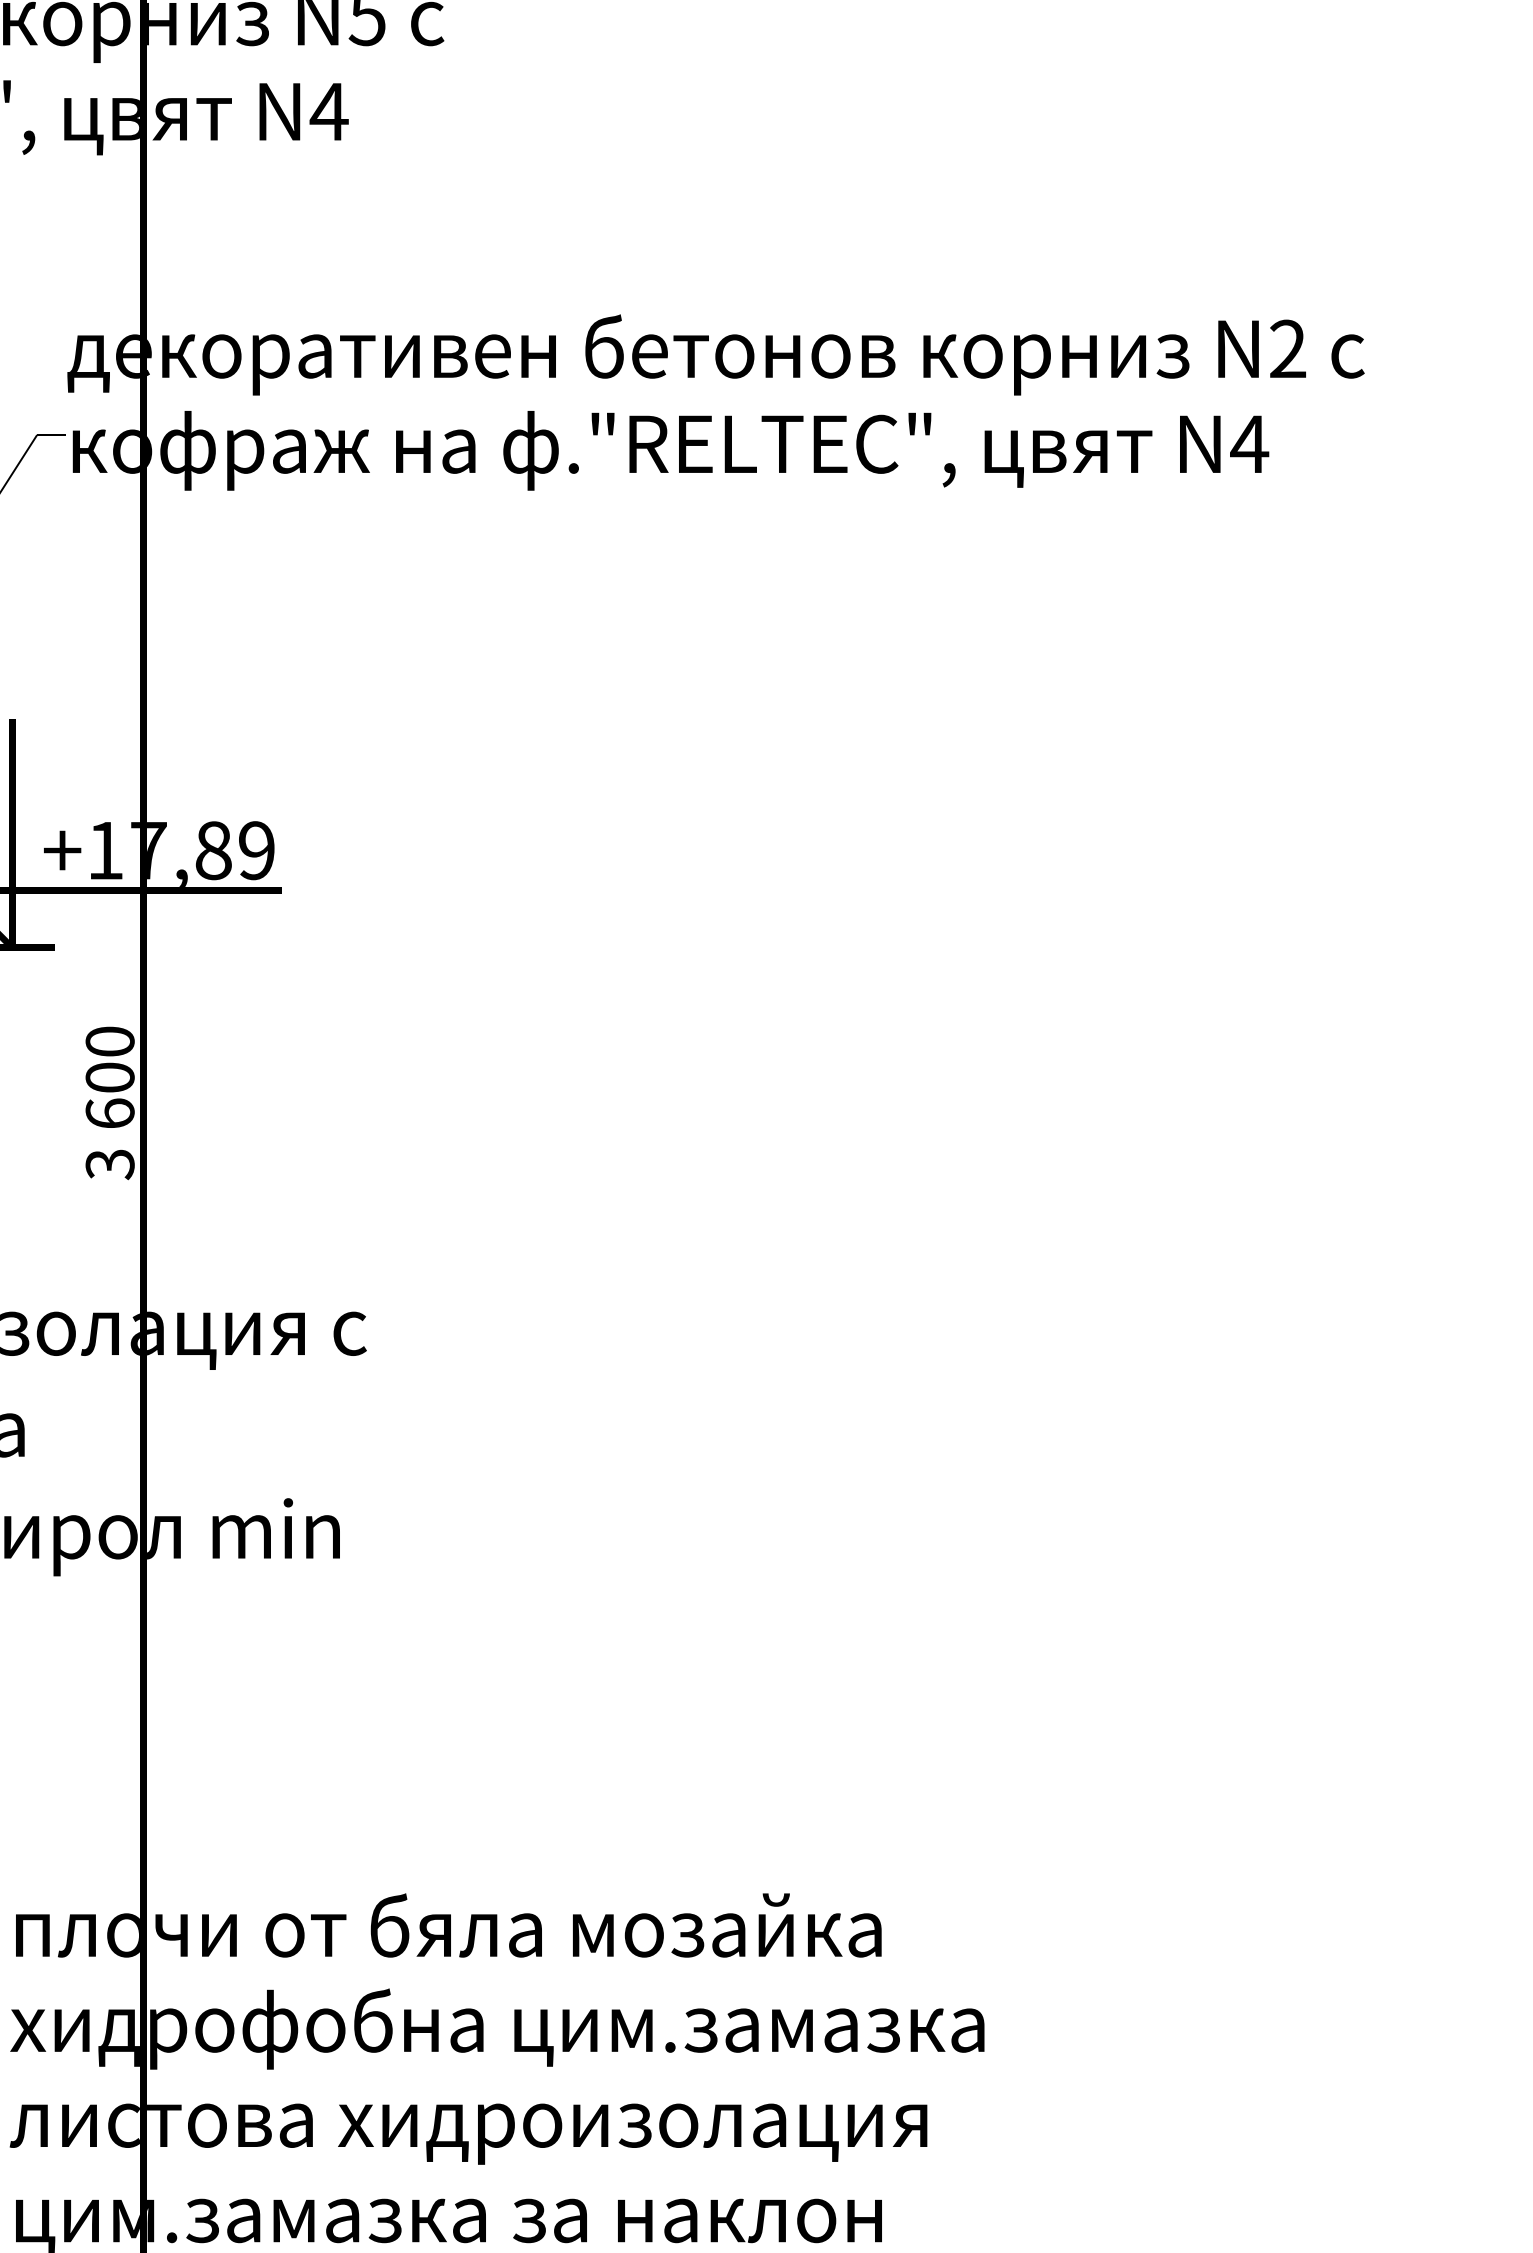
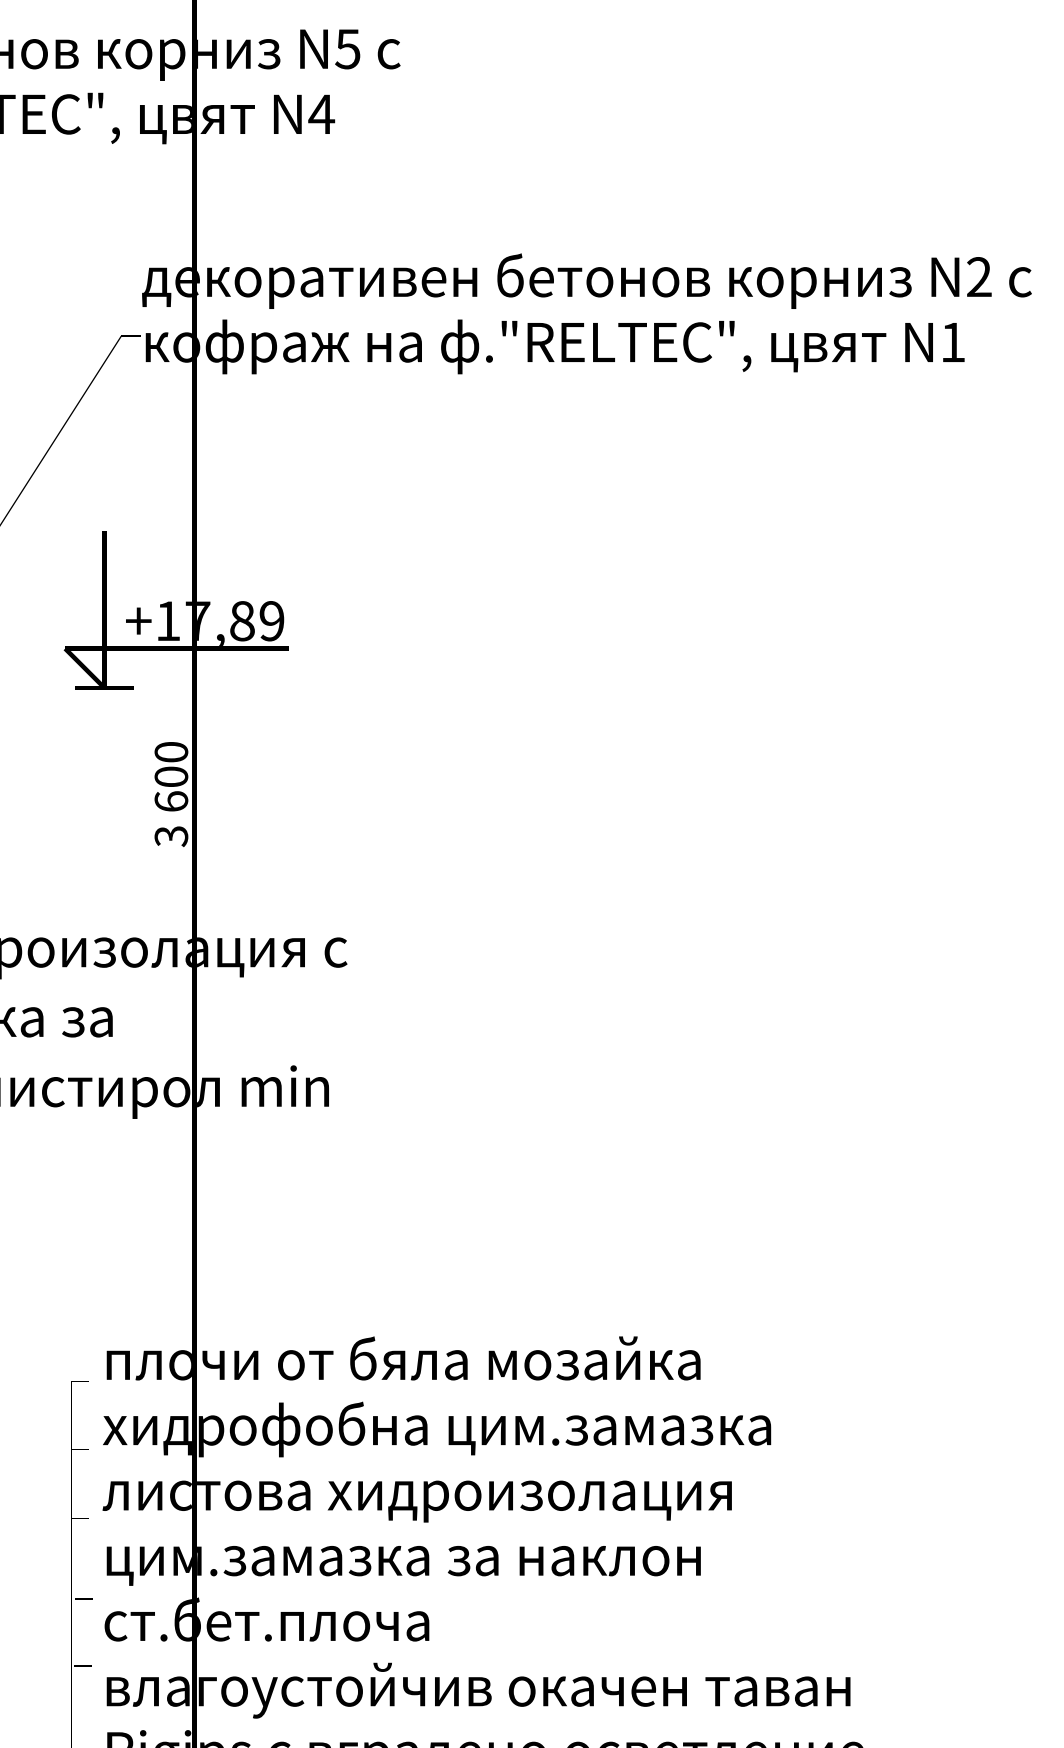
text: (1248, 444) -> (952, 342), N4 -> N1

